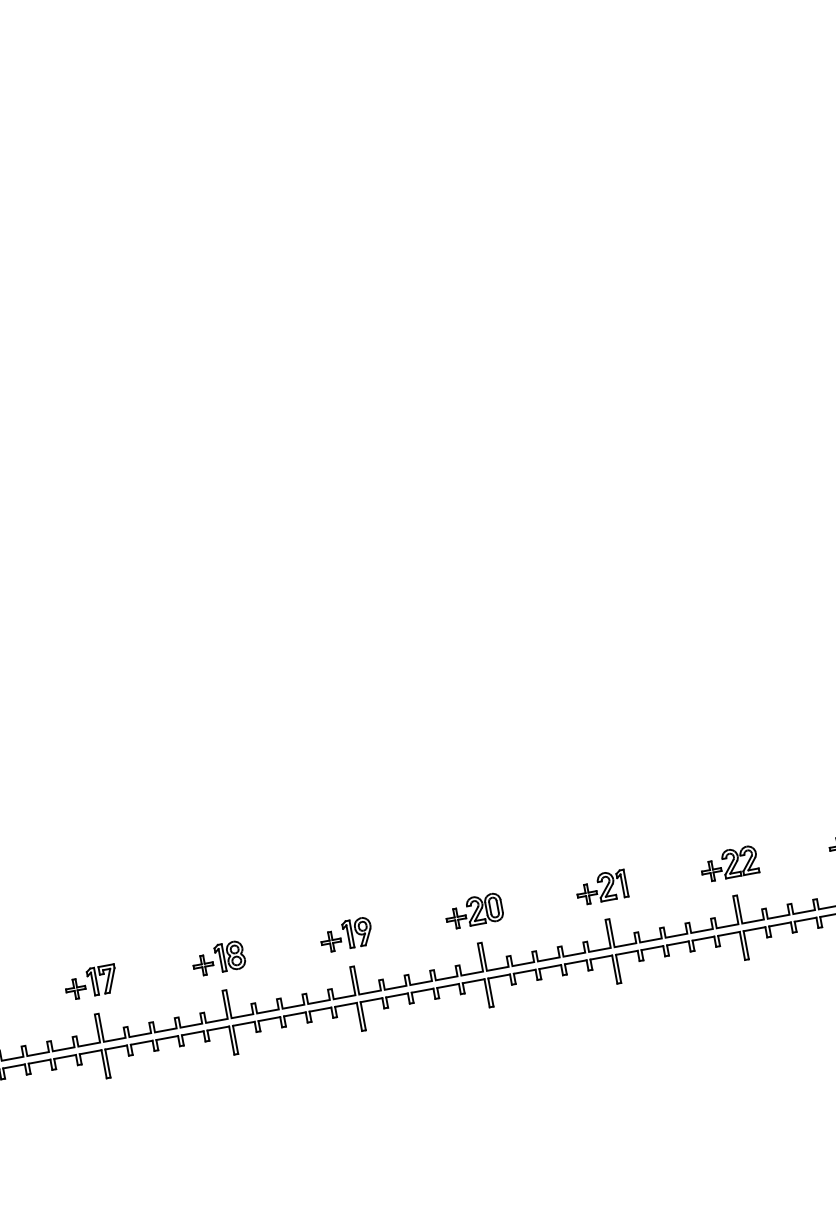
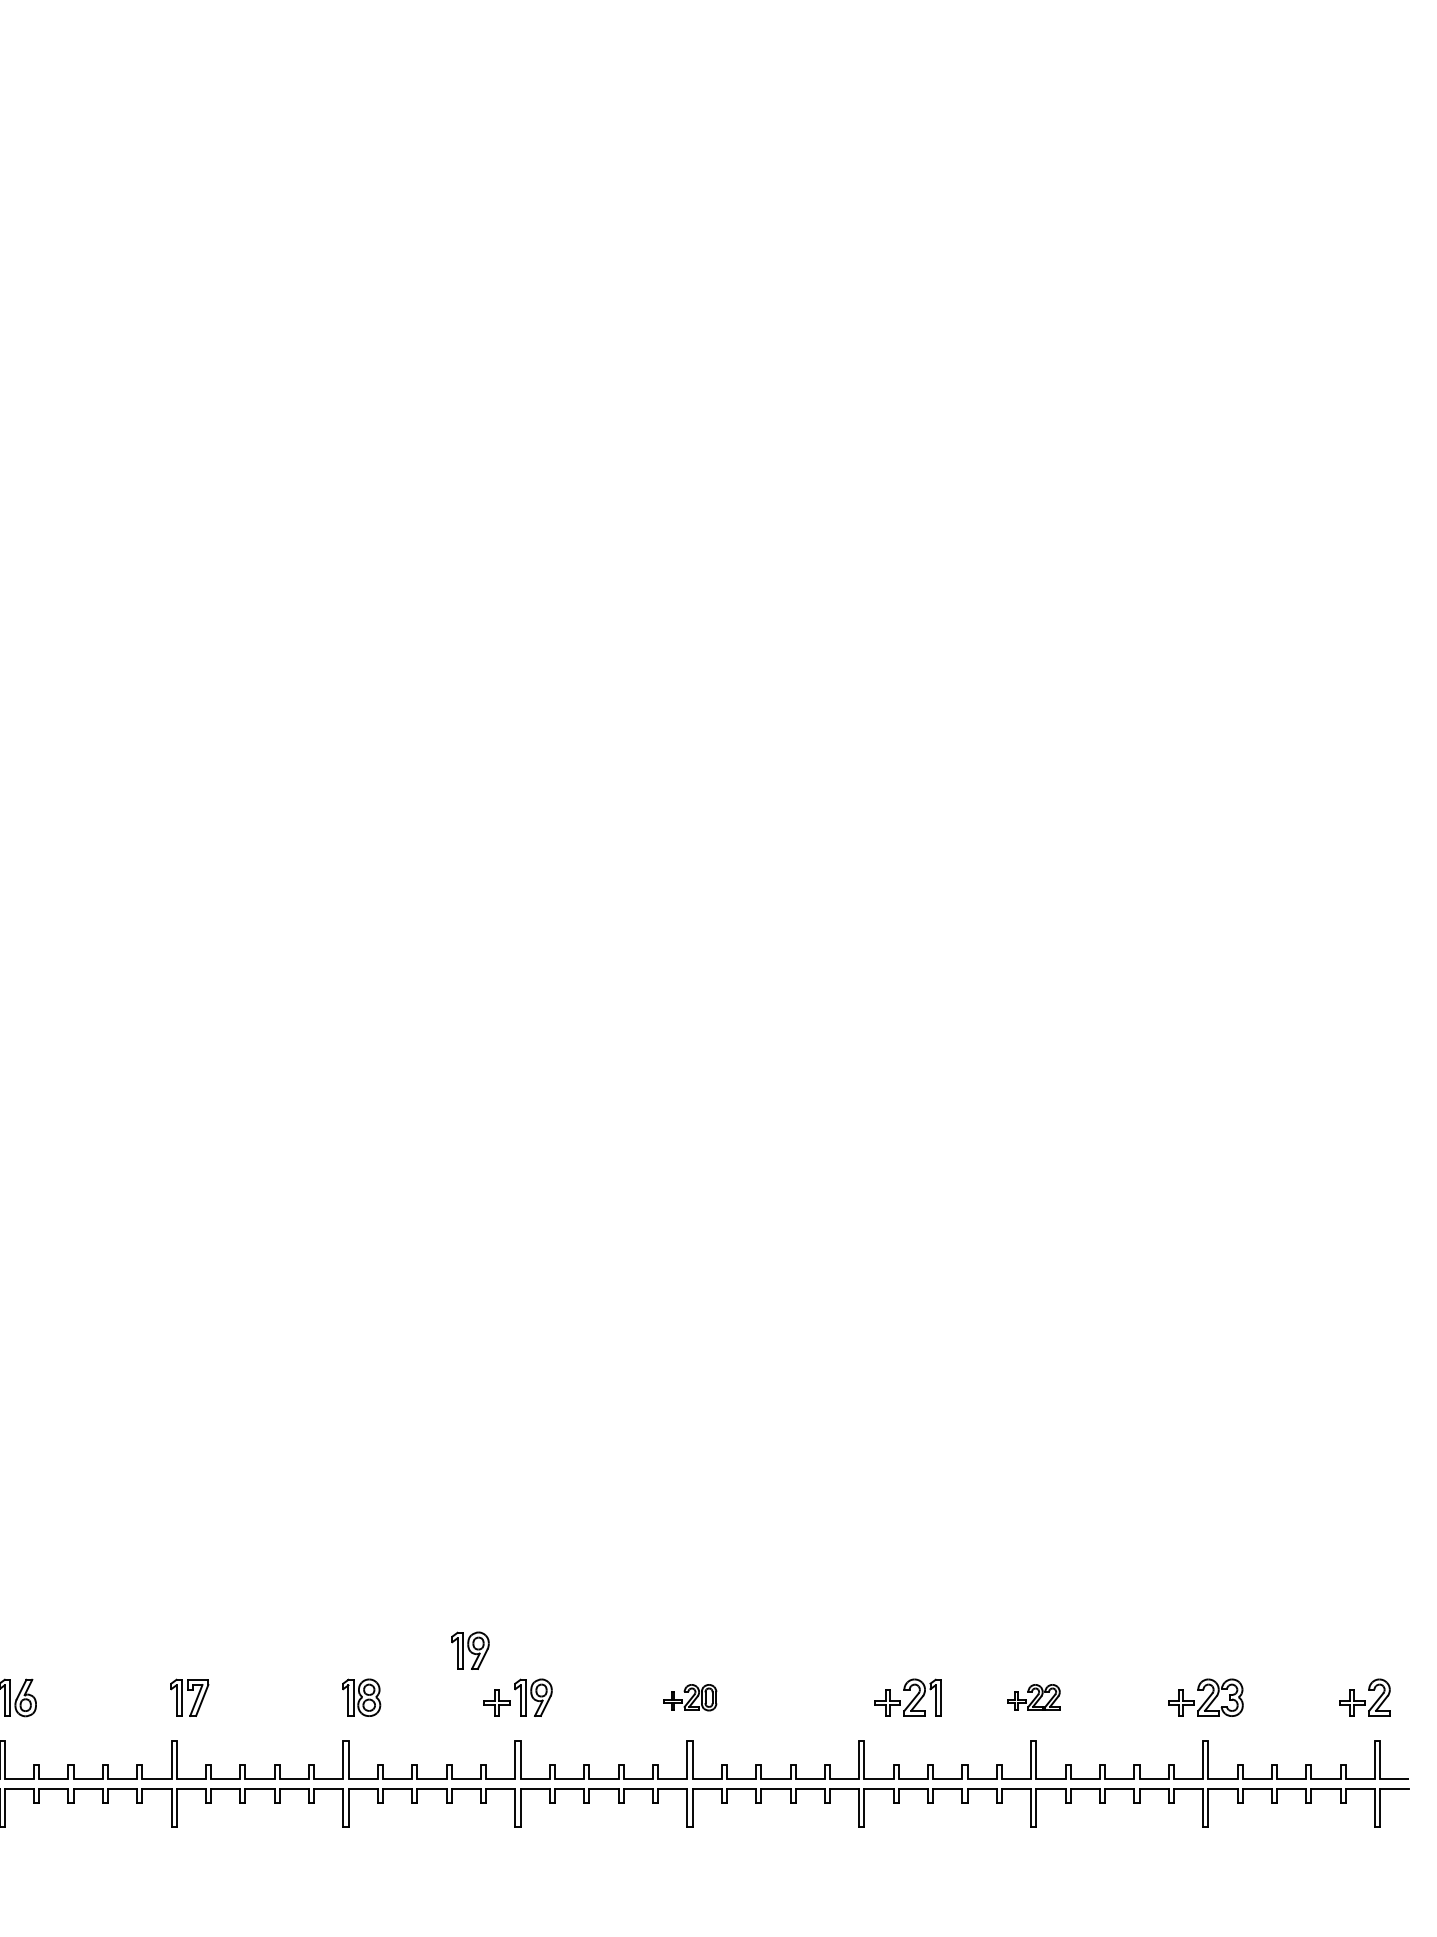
part: (728, 863) -> (1033, 1697), size x0.7
part: (601, 887) -> (907, 1697), moved
part: (304, 906) -> (470, 1650), added
part: (474, 910) -> (690, 1697), size x0.7
part: (203, 965) -> (324, 1702), removed
part: (75, 988) -> (152, 1702), removed

